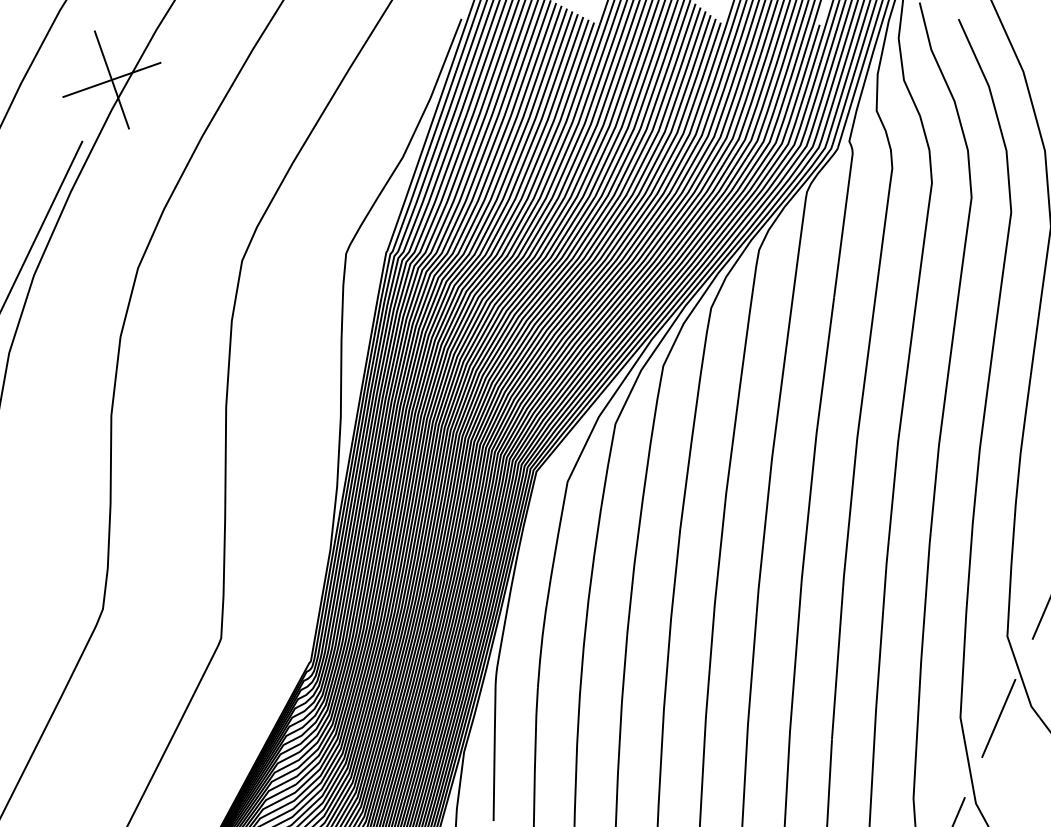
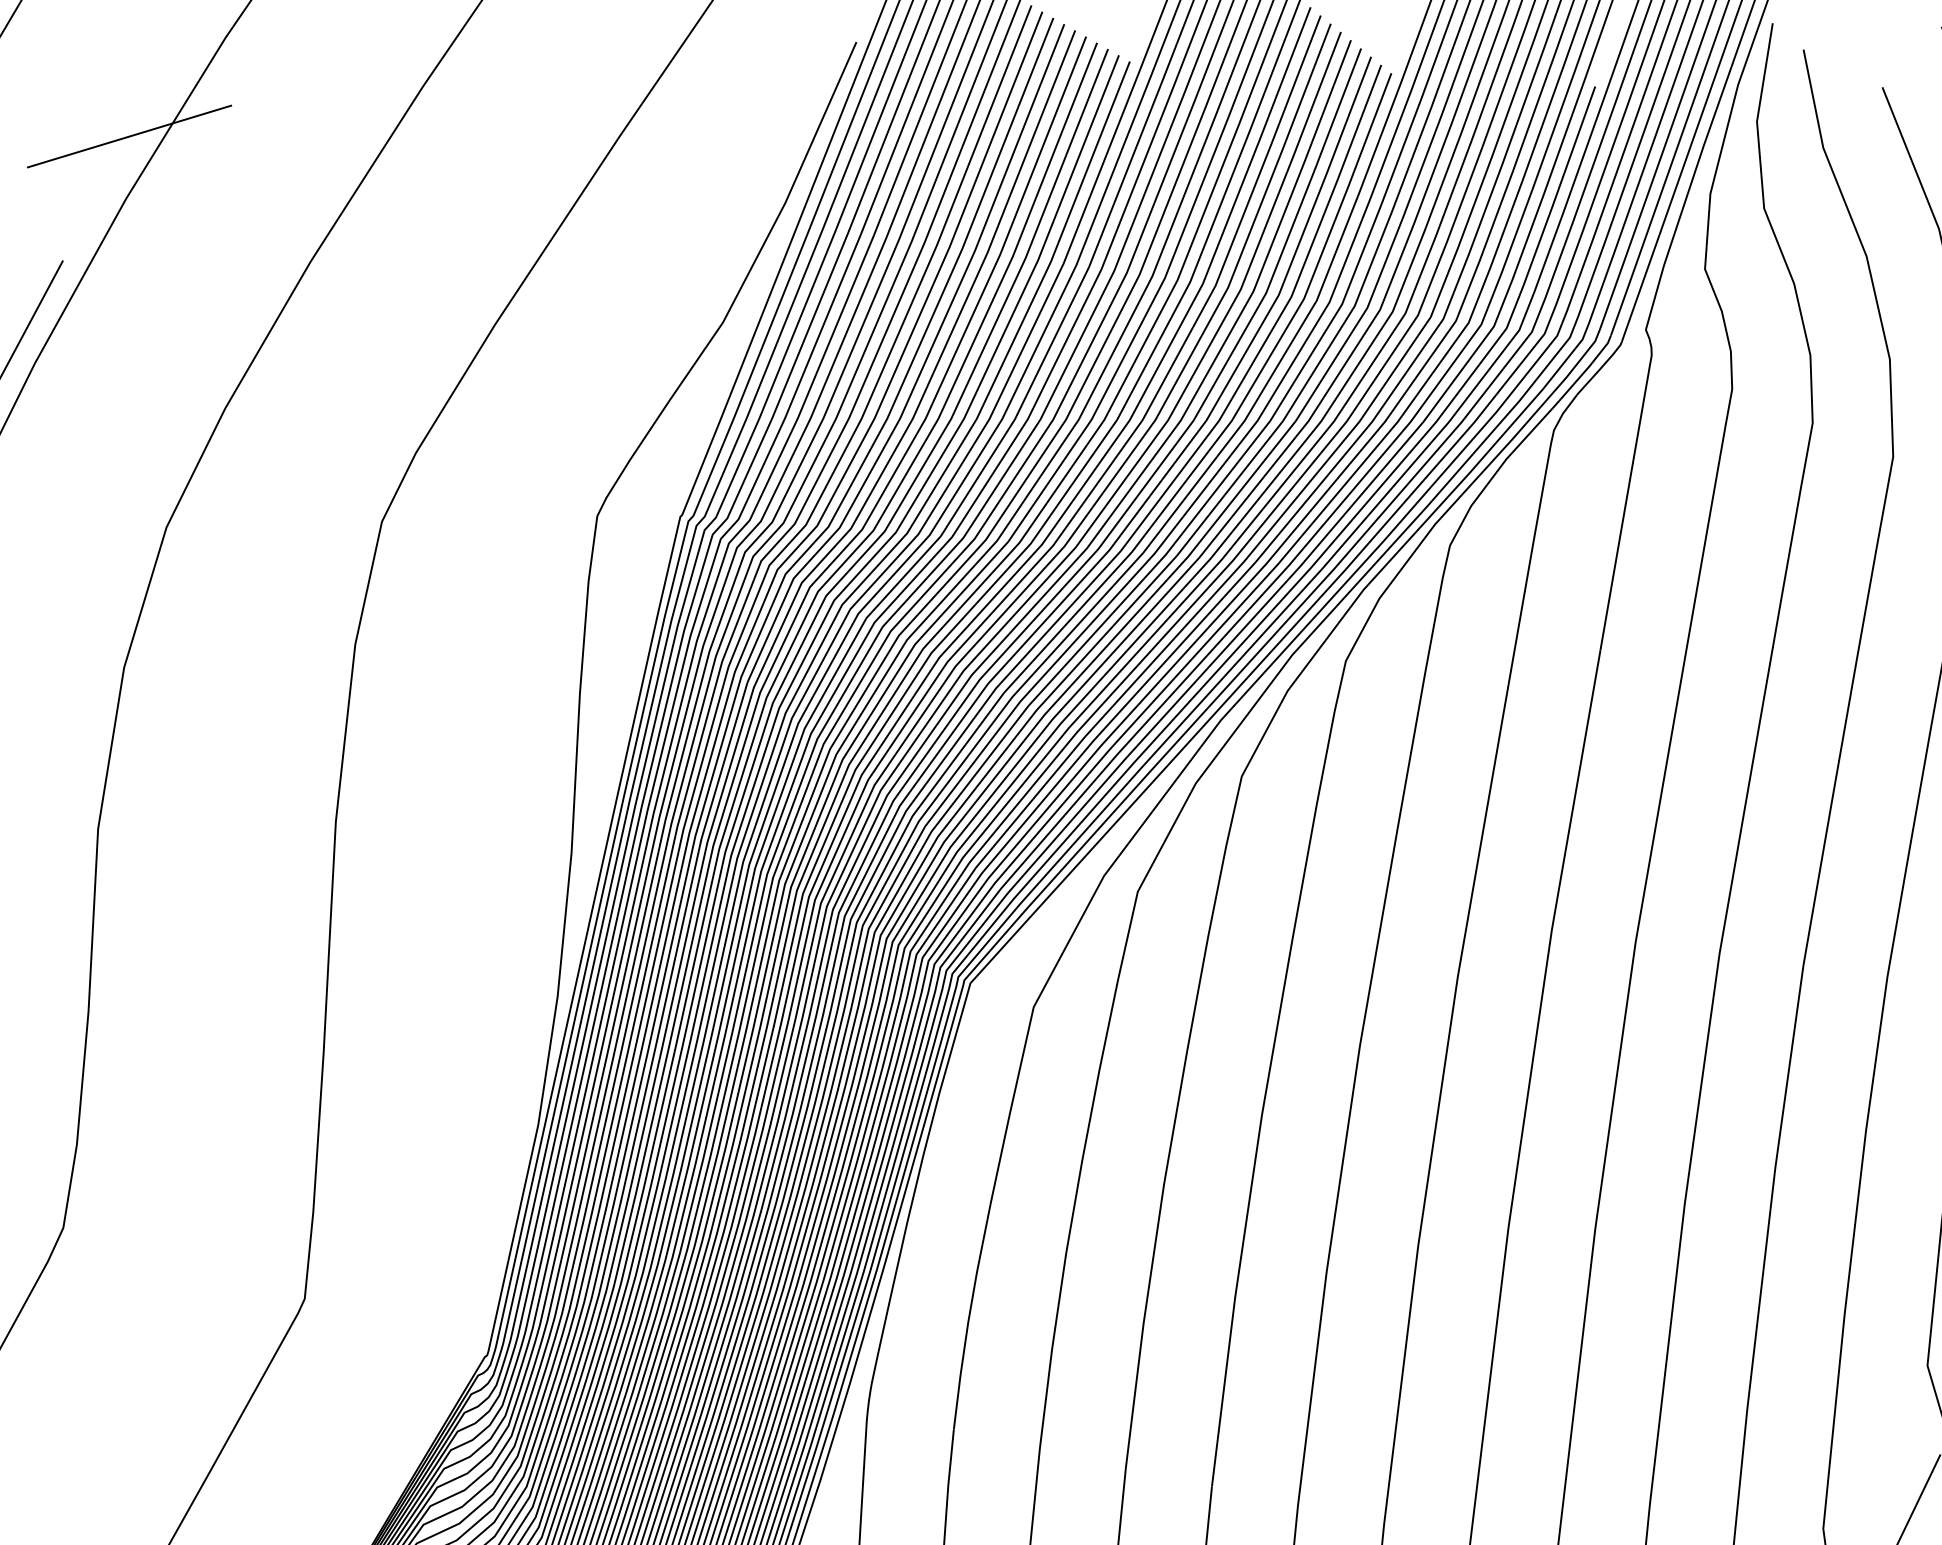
line: (111, 79) -> (128, 135), removed

